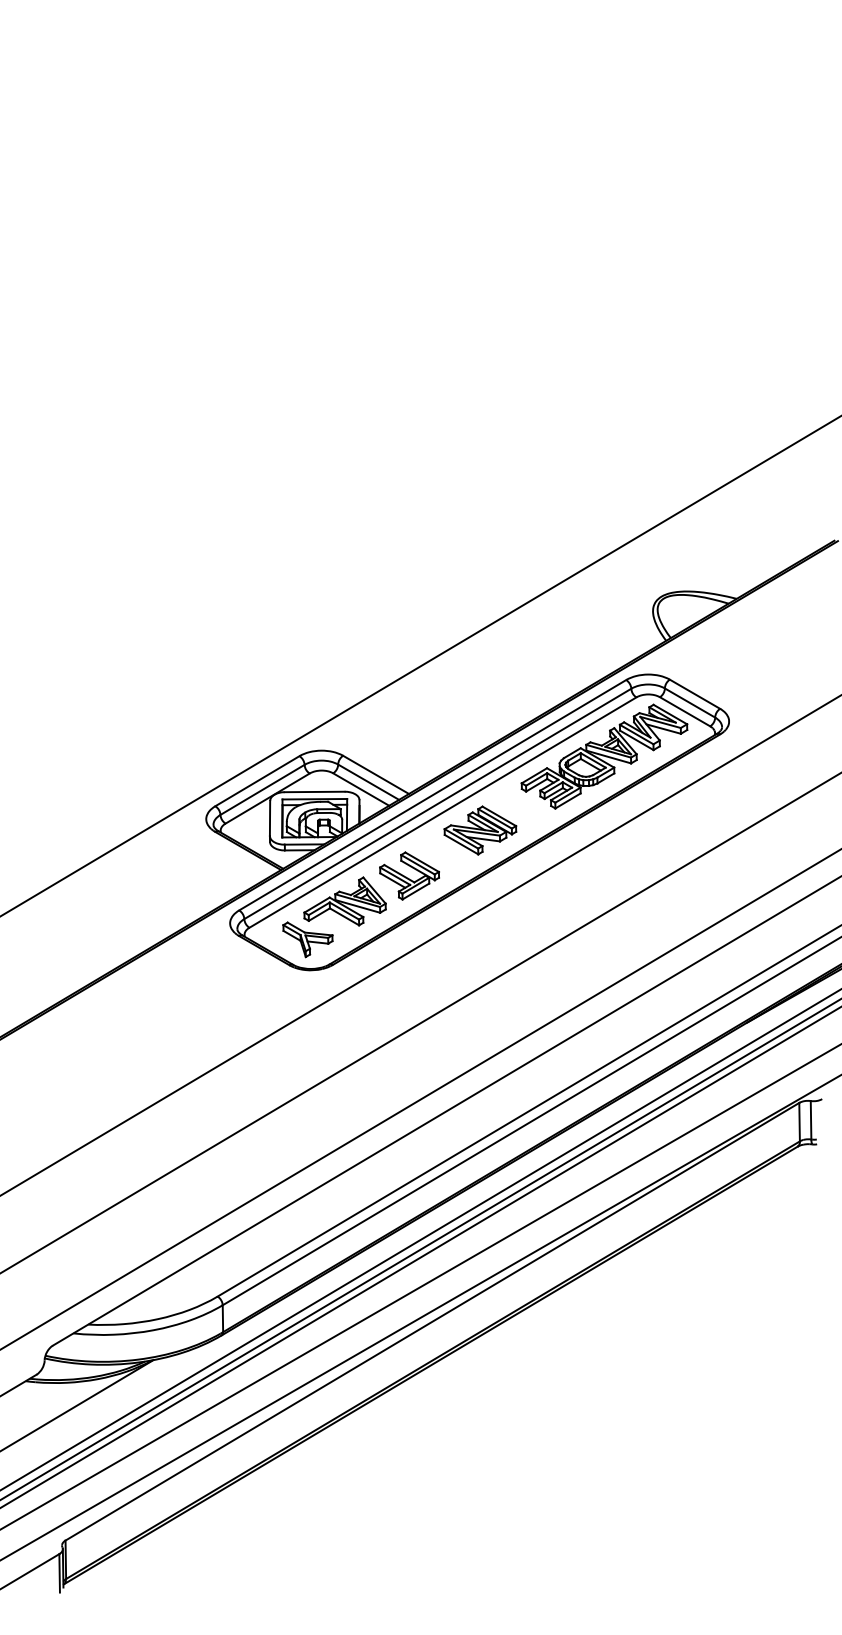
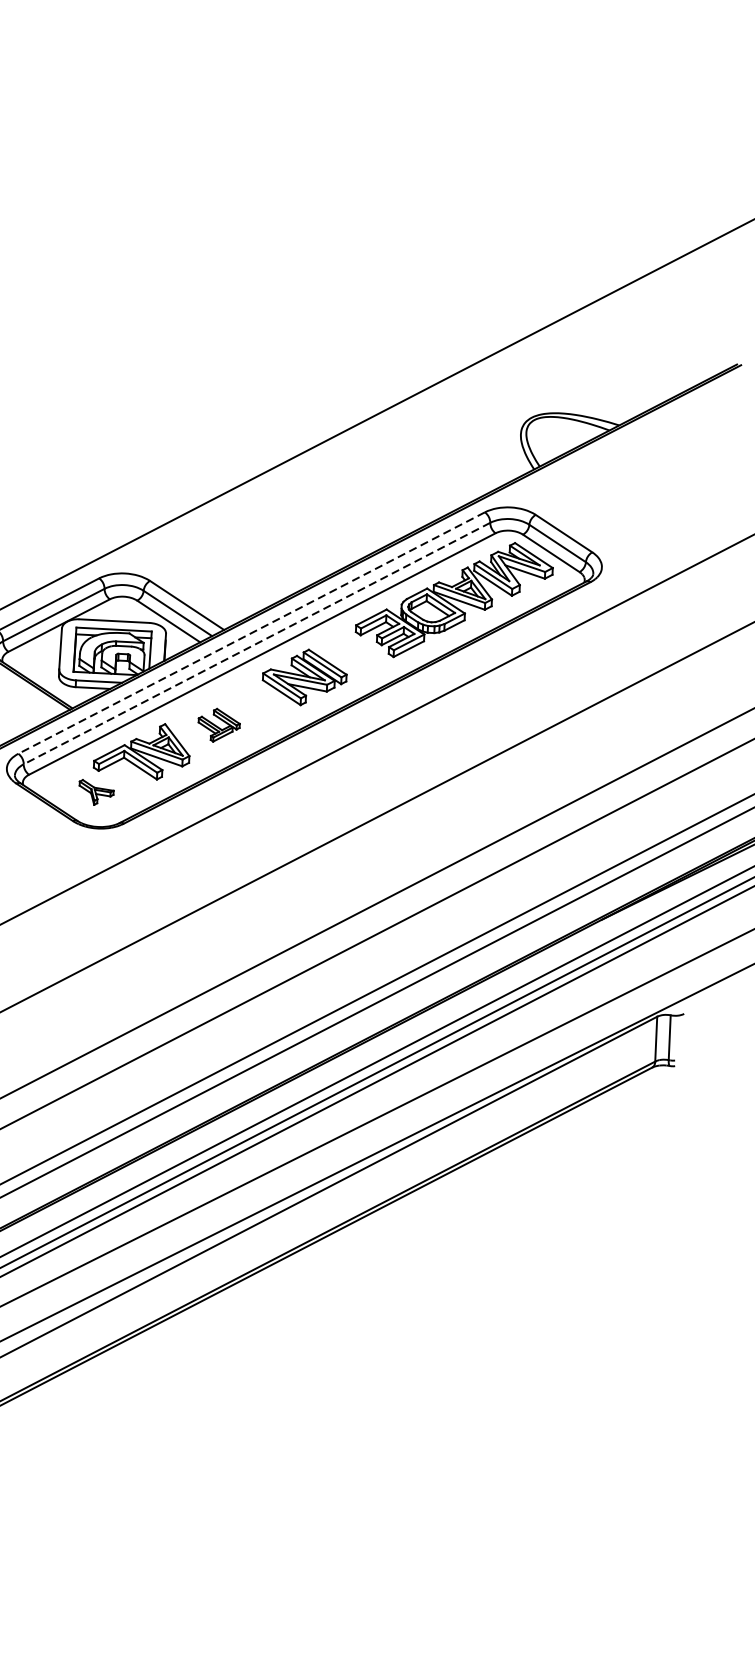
line: (432, 795) -> (251, 633), solid -> dashed
line: (437, 804) -> (256, 644), solid -> dashed
part: (409, 875) -> (219, 724), size x0.6
part: (307, 939) -> (95, 792), size x0.6

